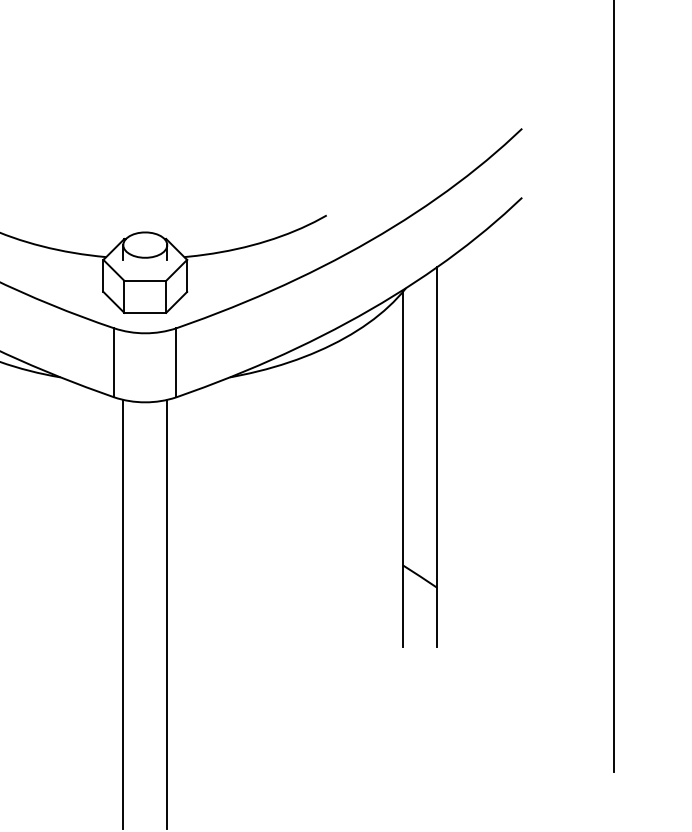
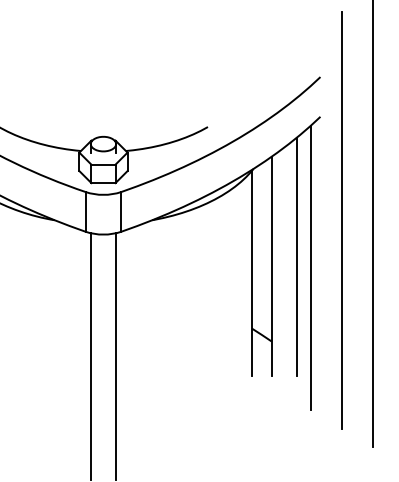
line: (558, 377) -> (341, 220), added
line: (480, 440) -> (296, 256), added
line: (504, 459) -> (310, 267), added

